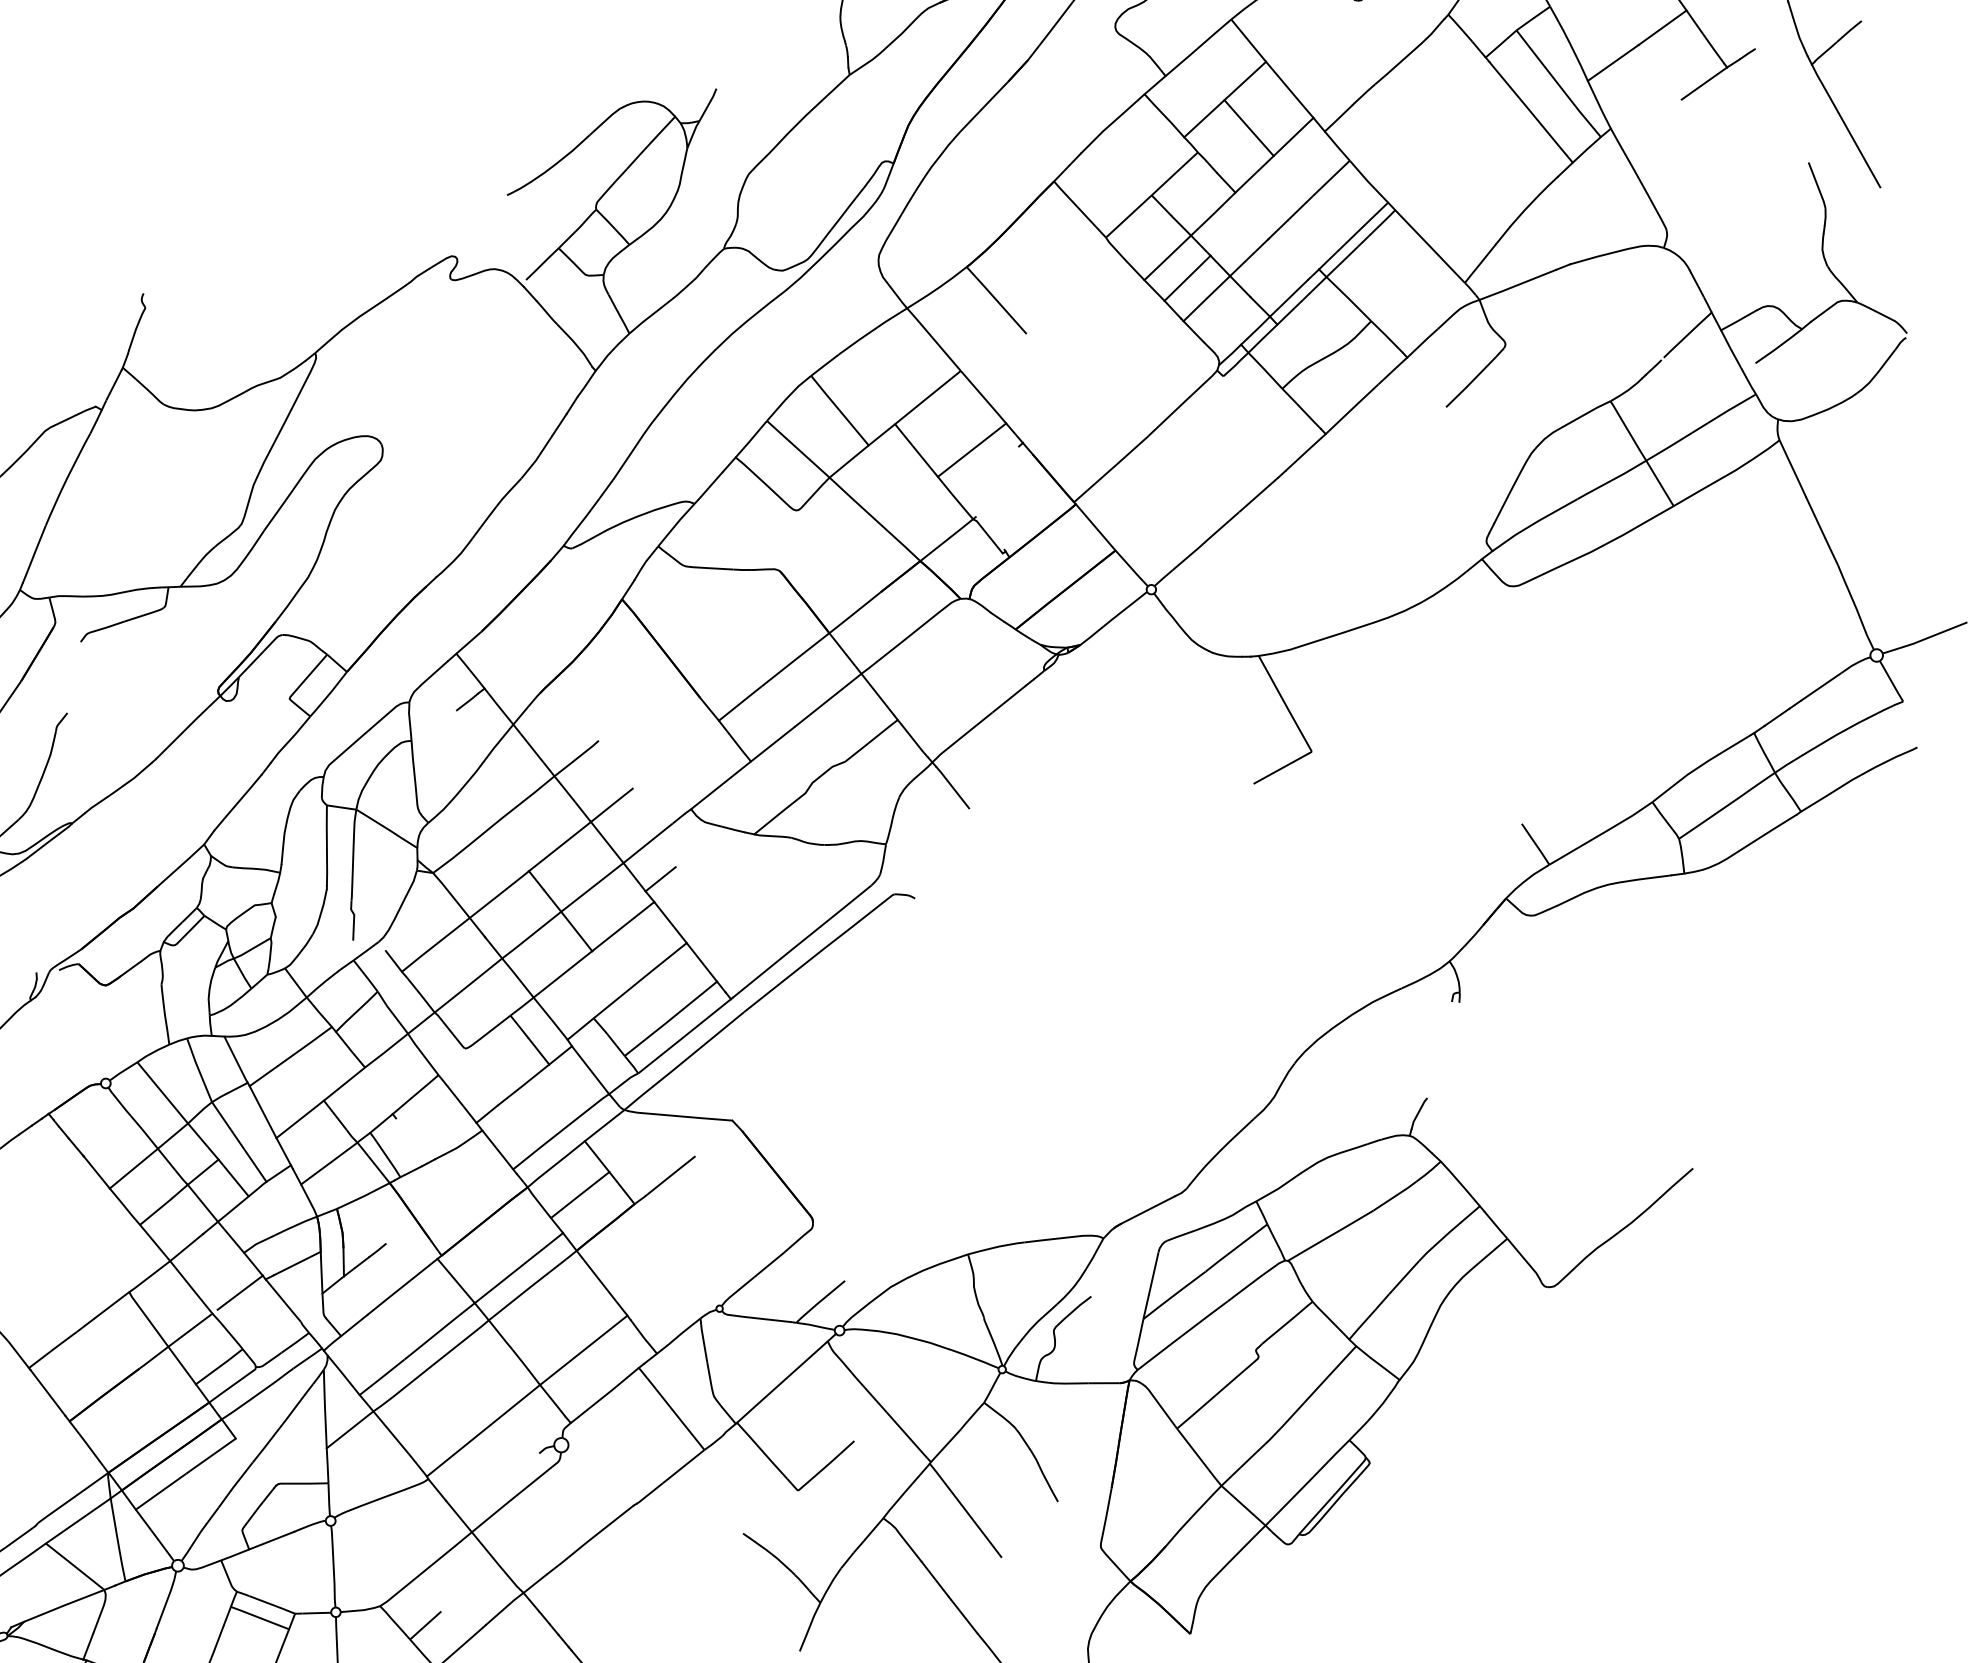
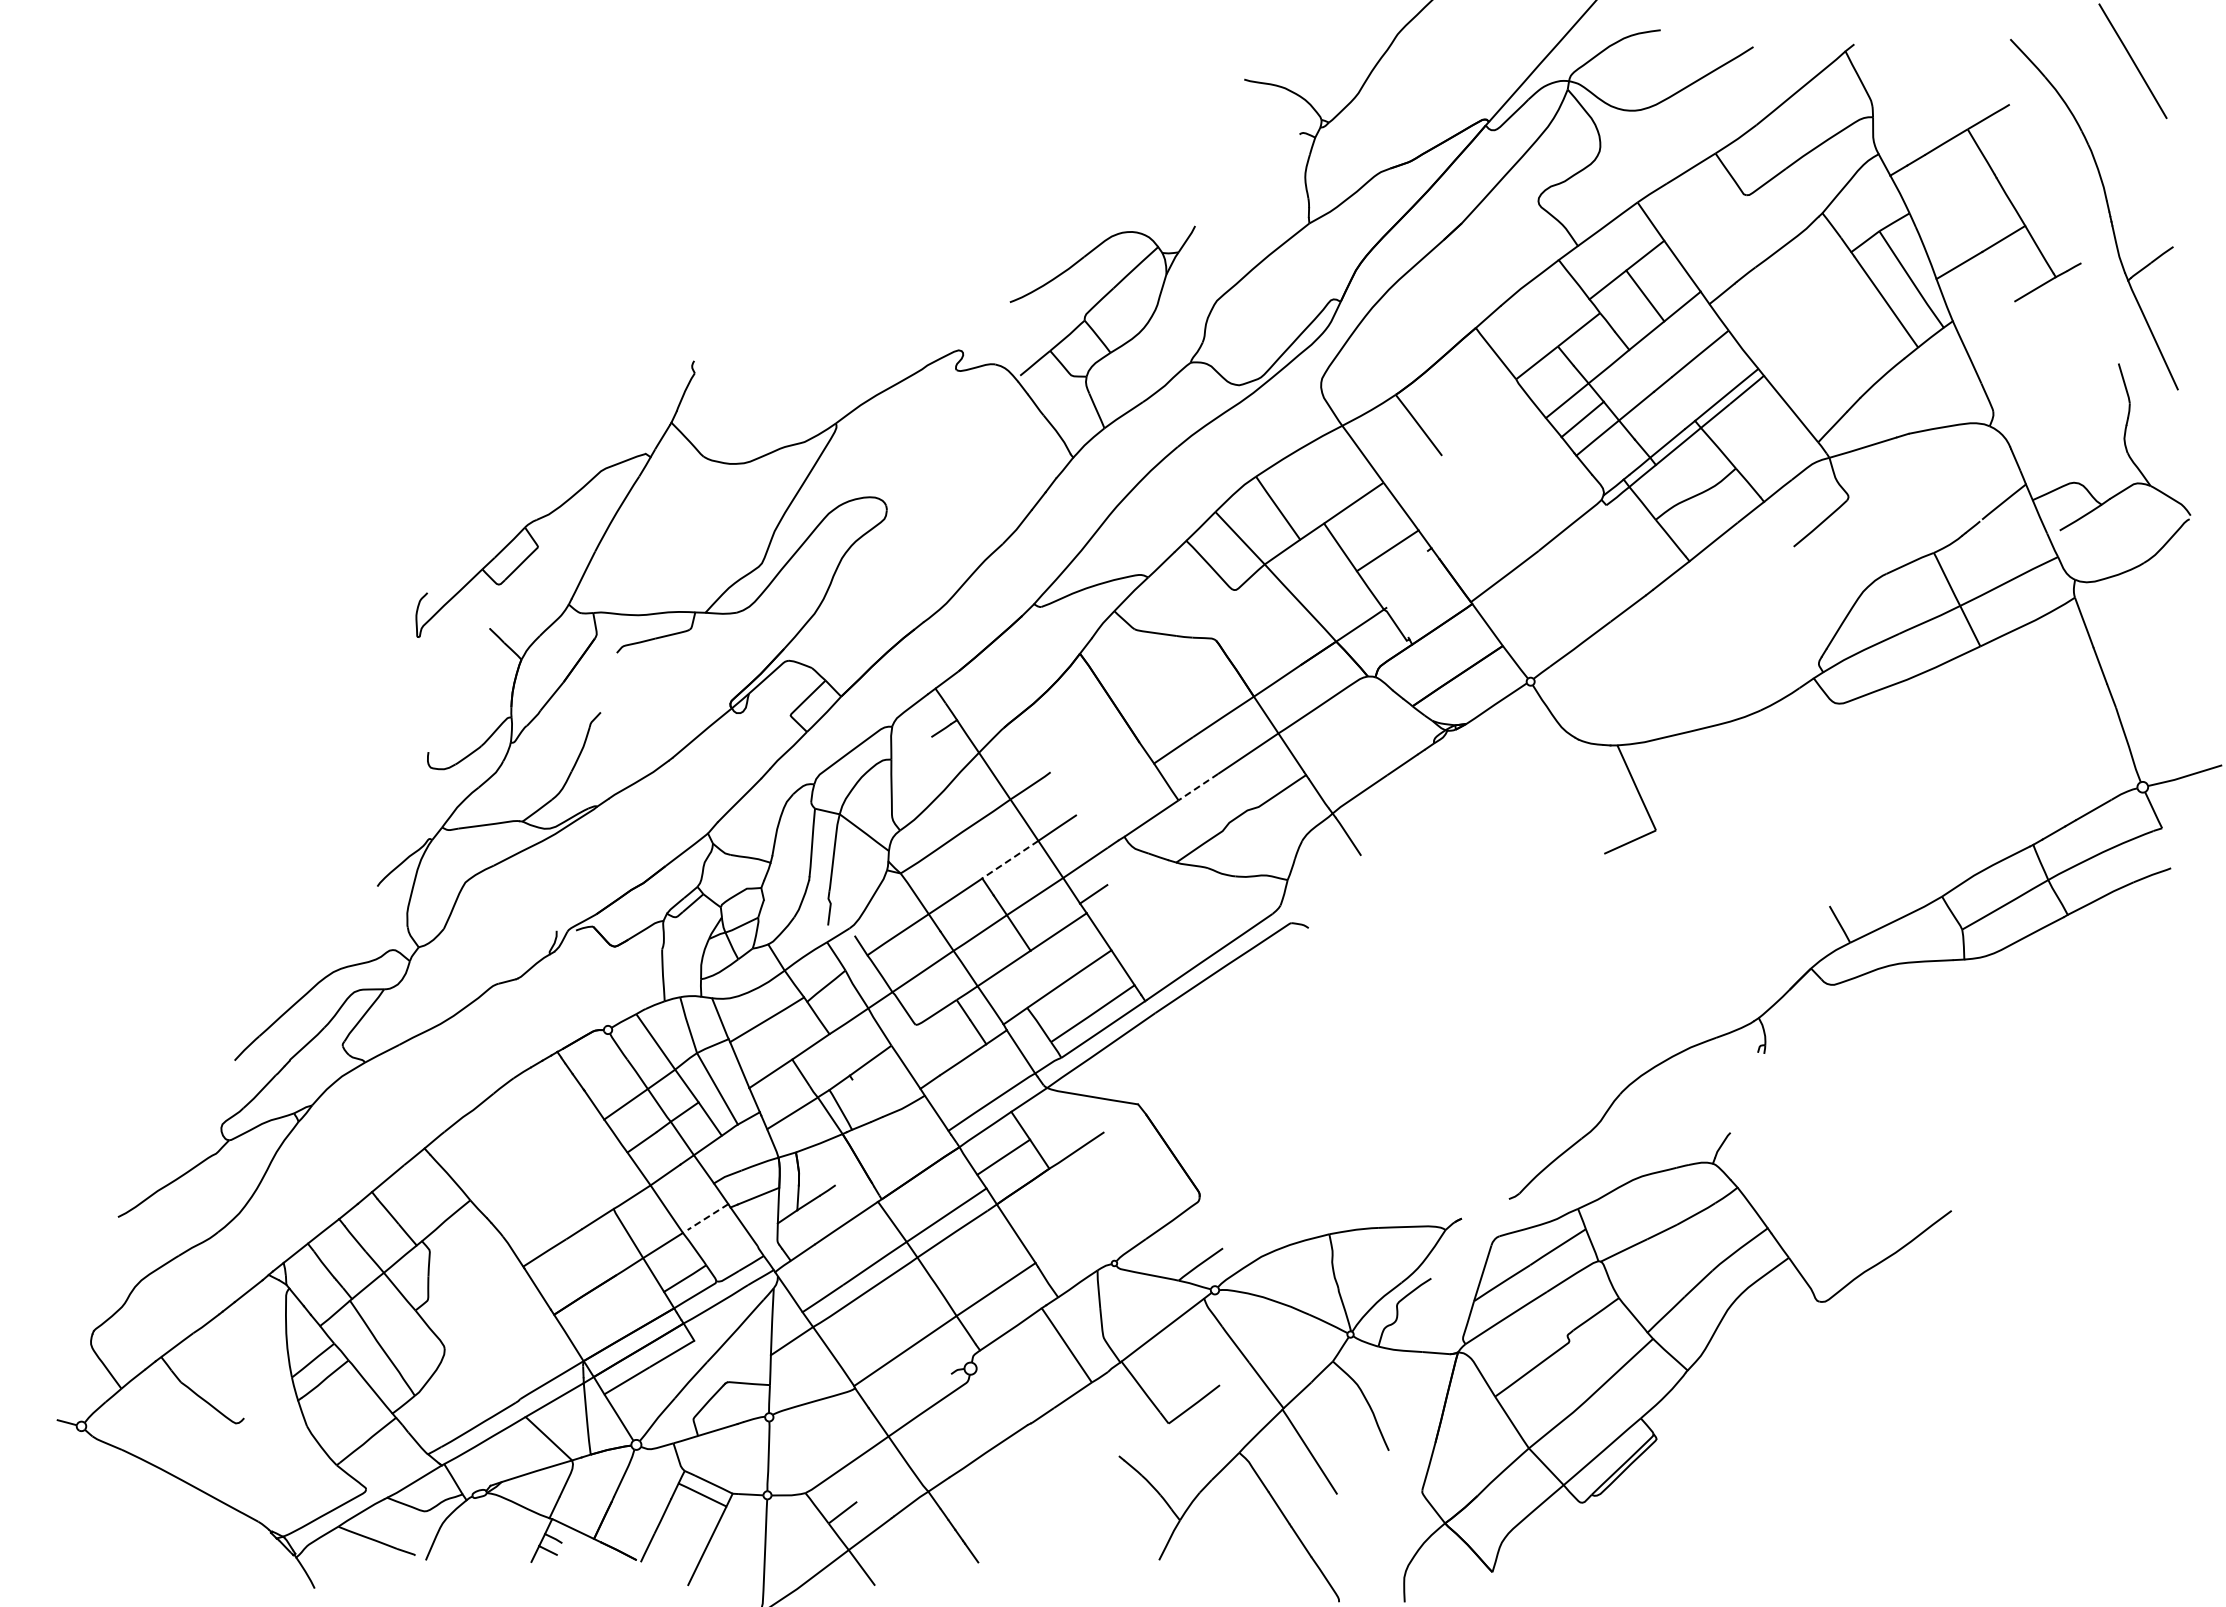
line: (773, 744) -> (1198, 787), solid -> dashed
line: (560, 846) -> (1010, 859), solid -> dashed
line: (1146, 1209) -> (1484, 1208), removed
line: (239, 1293) -> (707, 1217), solid -> dashed

